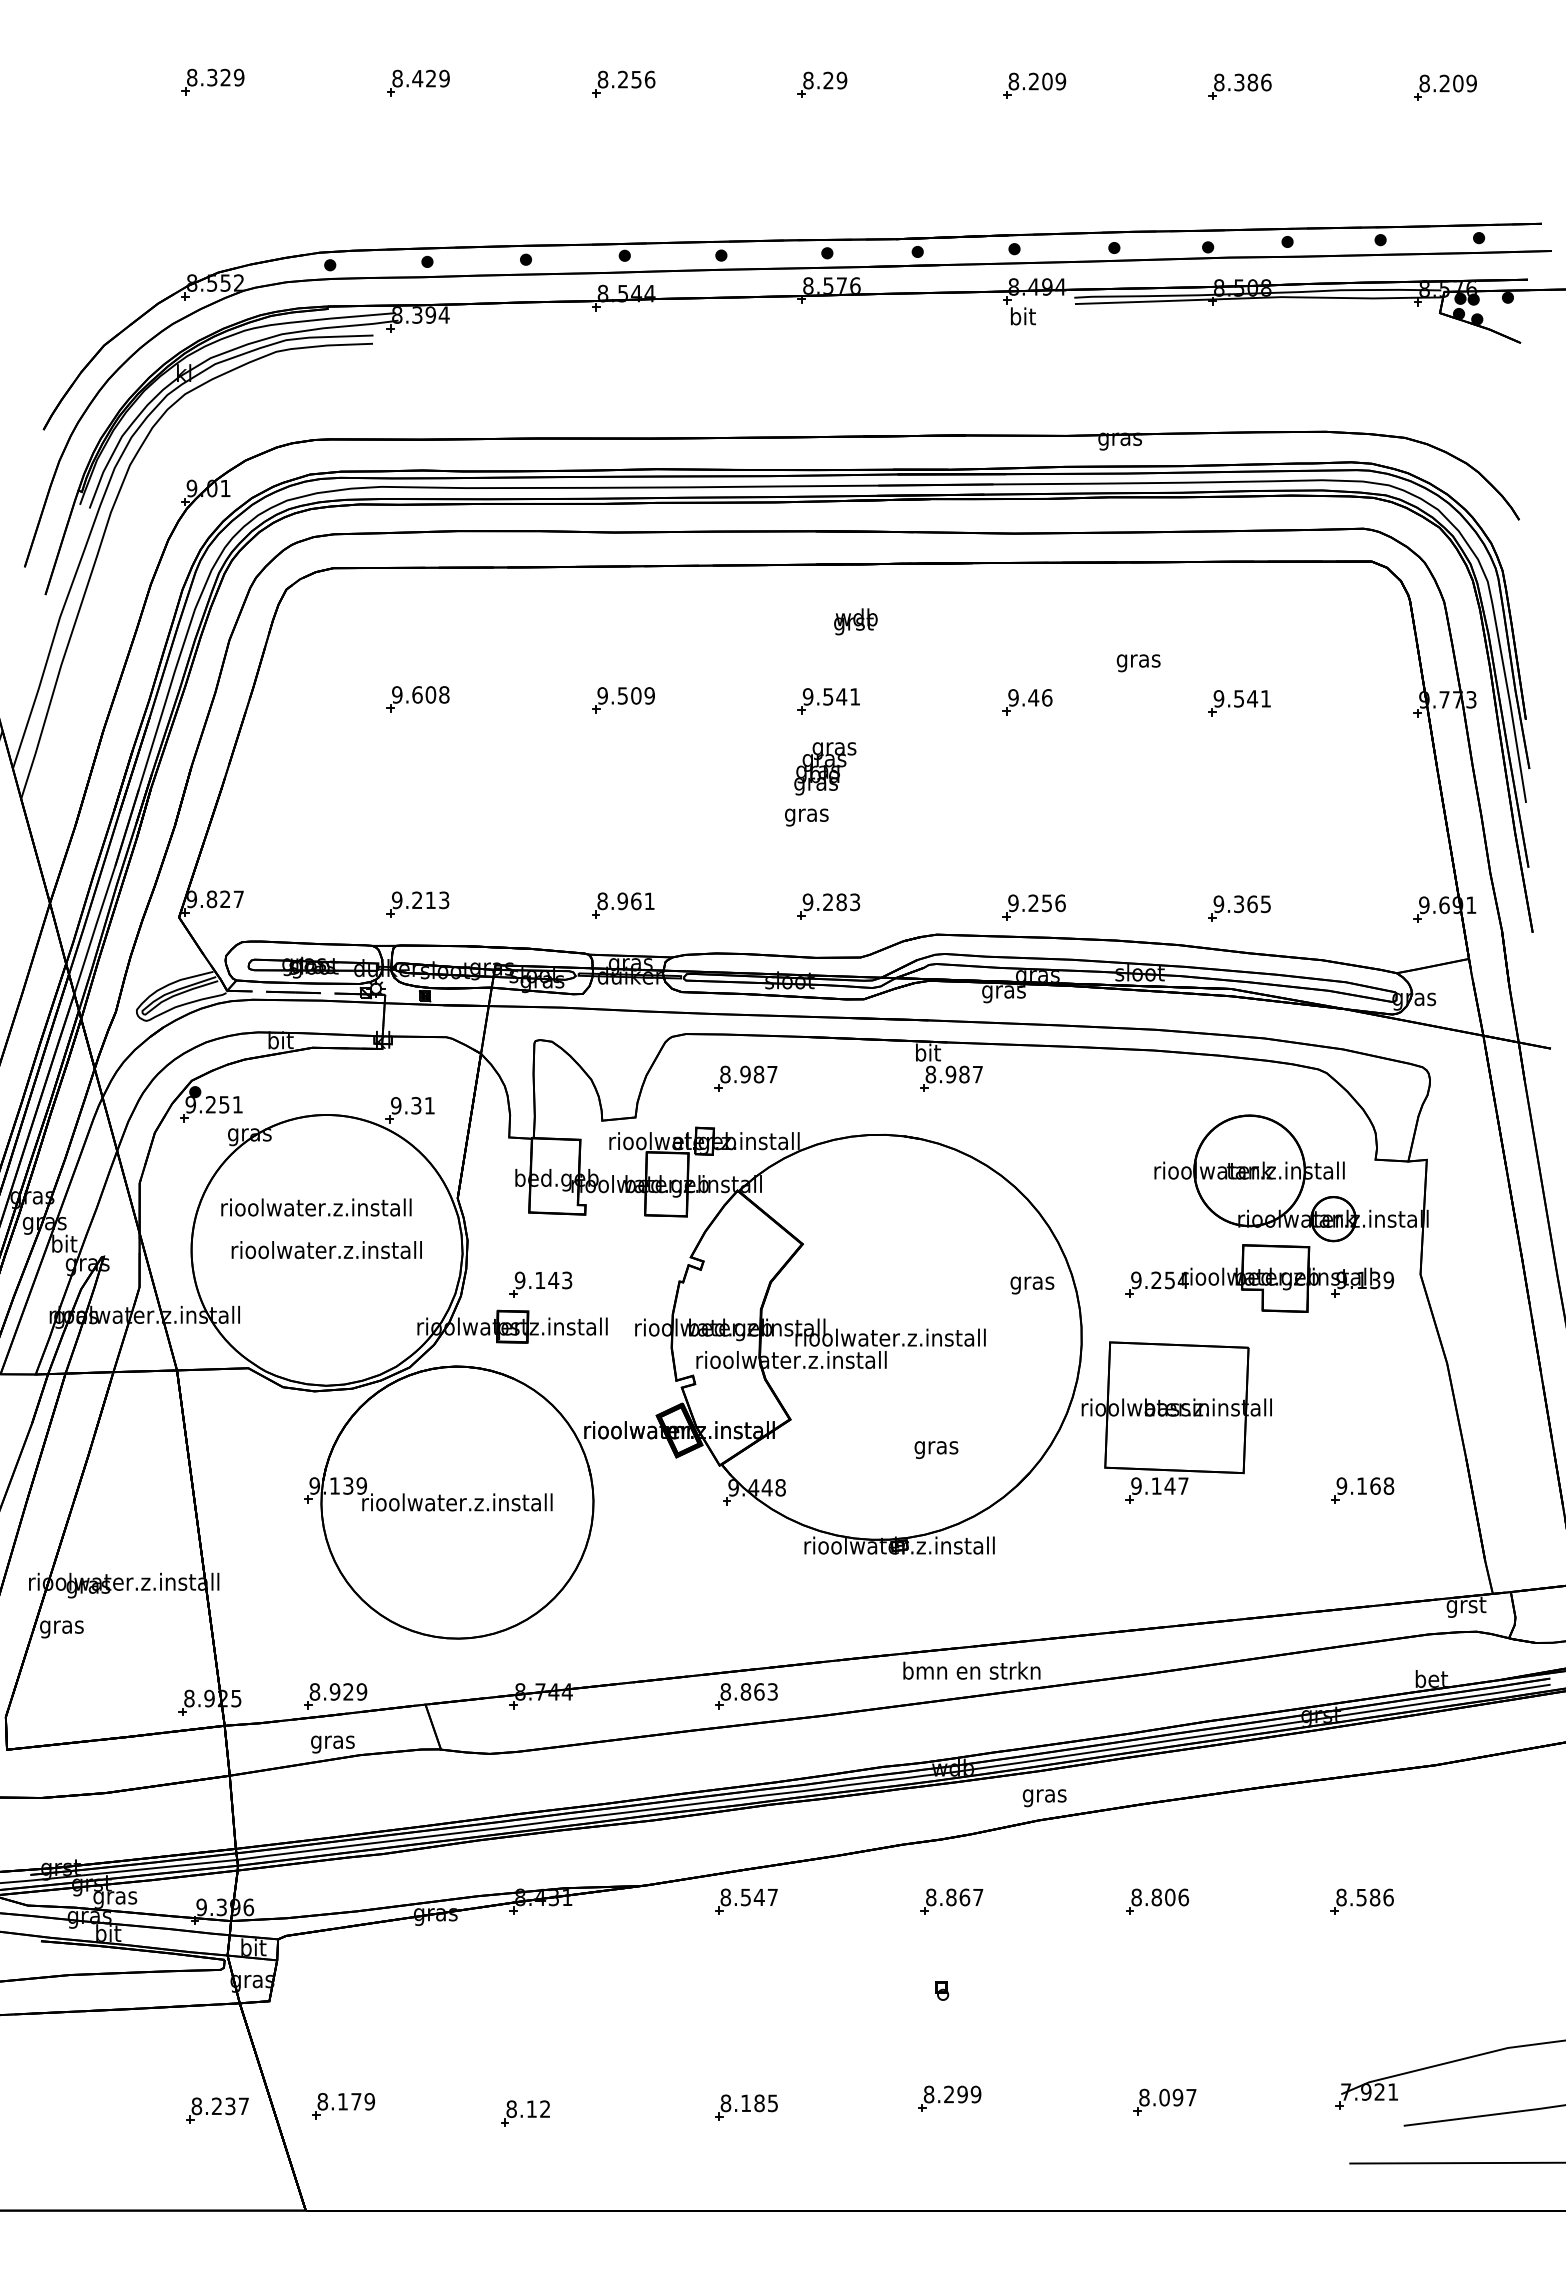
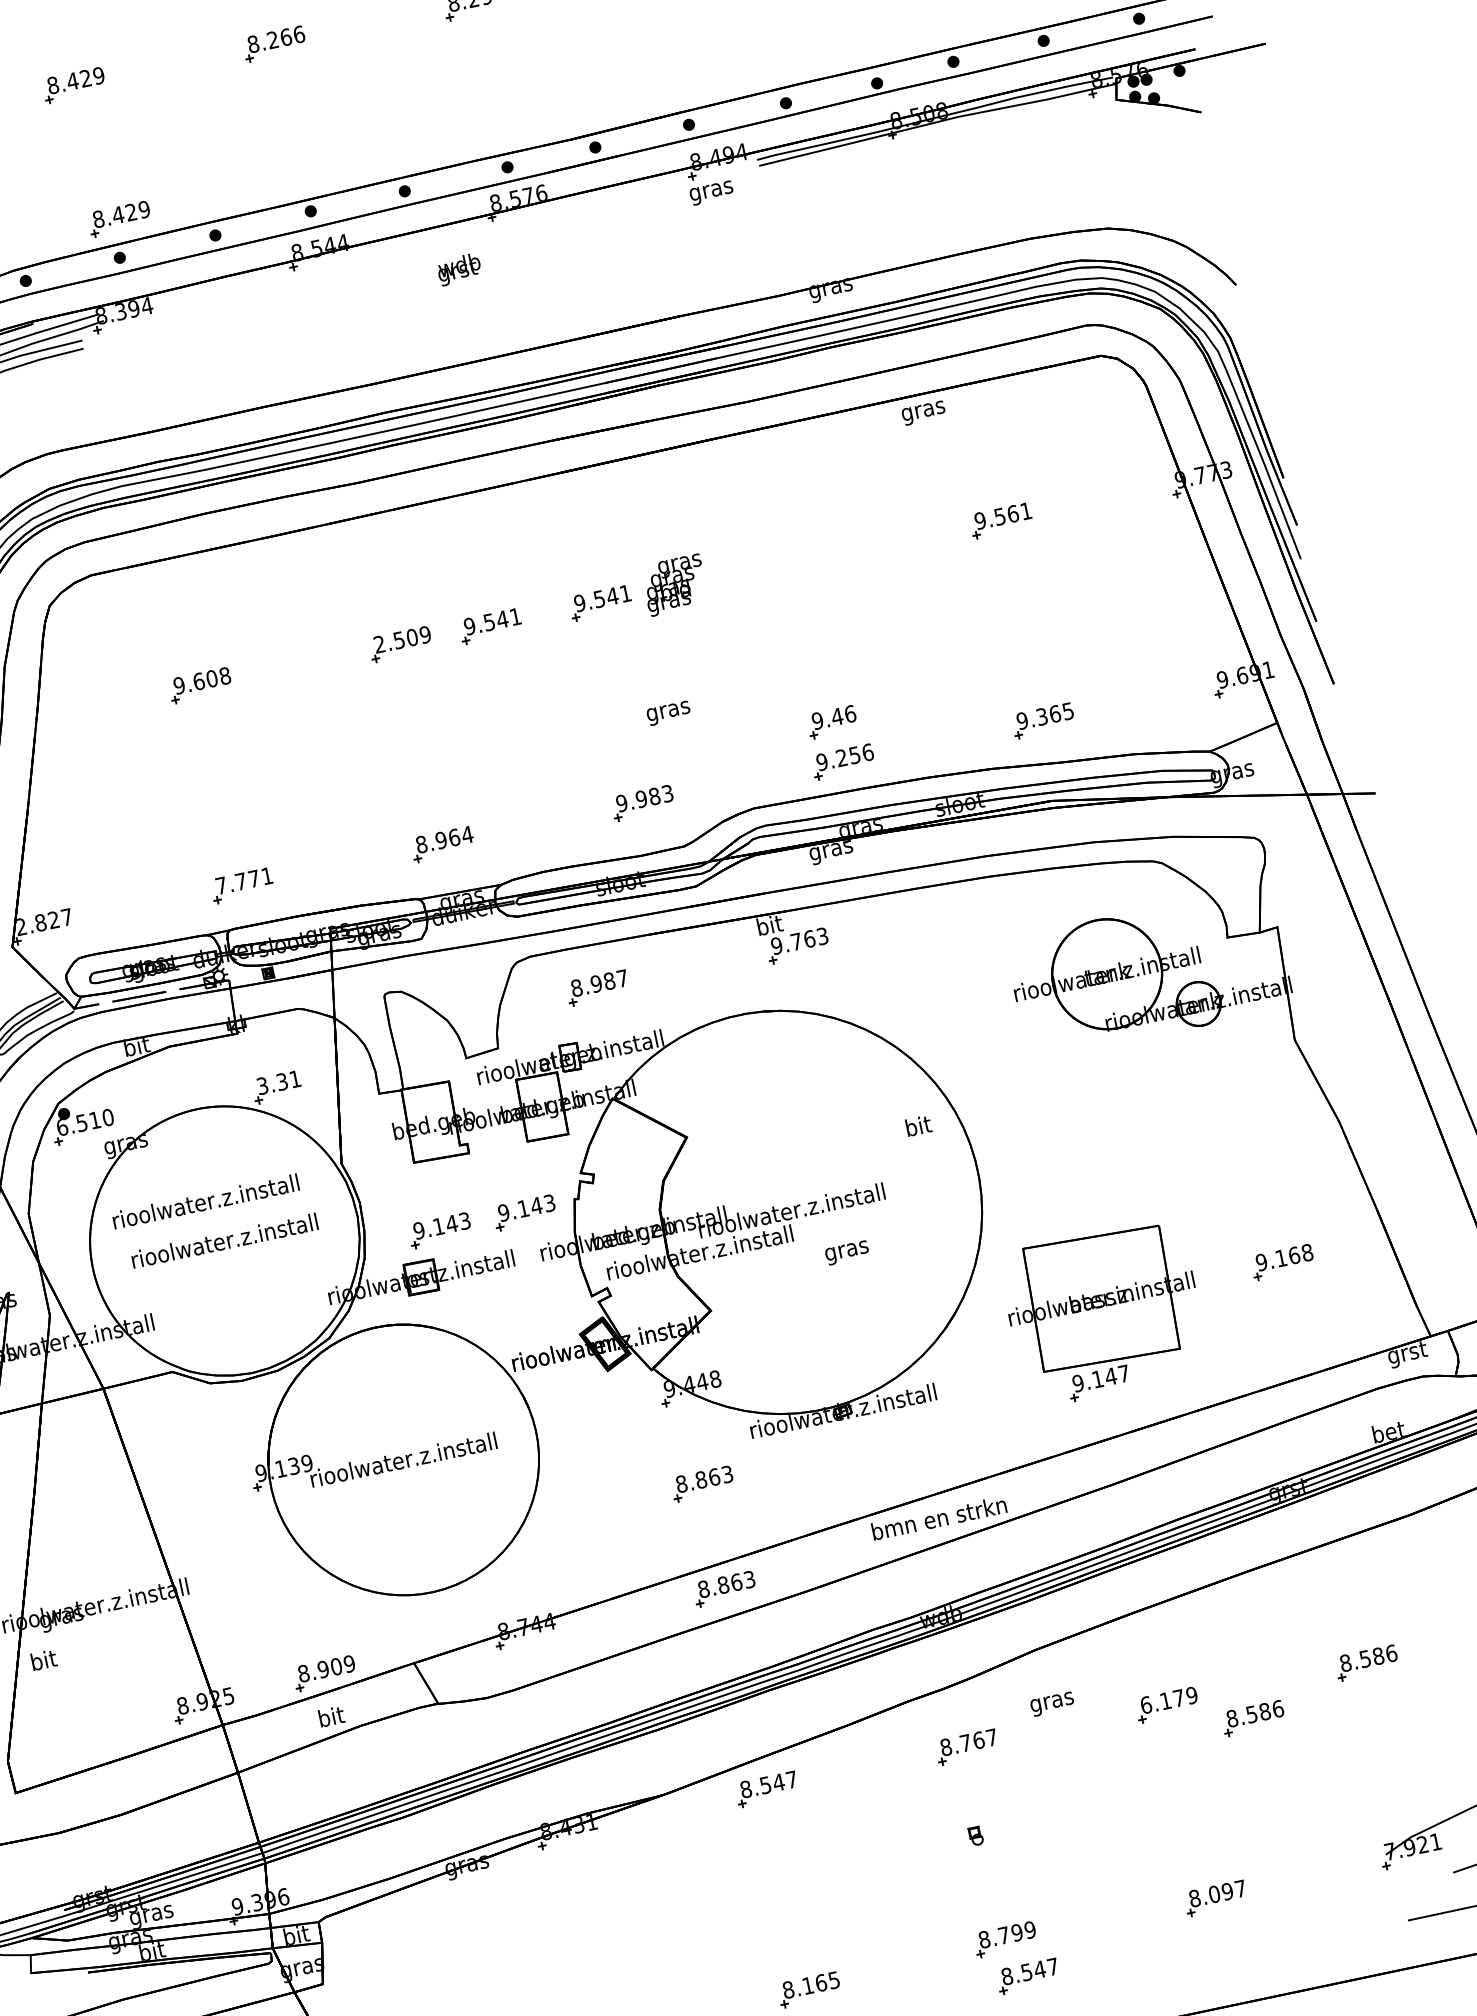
text: (636, 79) -> (286, 37), 8.256 -> 8.266
part: (435, 223) -> (119, 218), added
text: (1022, 318) -> (710, 190), bit -> gras
text: (855, 621) -> (459, 269), moved
text: (1138, 663) -> (923, 413), moved
text: (602, 695) -> (379, 644), 9.509 -> 2.509
text: (1252, 698) -> (1012, 513), 9.541 -> 9.561
part: (715, 701) -> (490, 626), added
part: (1027, 702) -> (832, 722), moved
text: (825, 768) -> (675, 584), moved
text: (806, 817) -> (668, 713), moved
text: (191, 899) -> (20, 927), 9.827 -> 2.827
text: (420, 900) -> (244, 881), 9.213 -> 7.771
text: (649, 900) -> (467, 834), 8.961 -> 8.964
text: (827, 902) -> (640, 799), 9.283 -> 9.983
text: (953, 1074) -> (798, 941), 8.987 -> 9.763
text: (214, 1104) -> (85, 1122), 9.251 -> 6.510
text: (396, 1105) -> (262, 1085), 9.31 -> 3.31
part: (1259, 1278) -> (1138, 1077), removed
text: (1032, 1282) -> (918, 1127), gras -> bit
part: (627, 1284) -> (524, 1212), added
part: (1176, 1422) -> (1104, 1313), moved
text: (936, 1449) -> (847, 1252), moved
part: (746, 1588) -> (702, 1484), added
text: (61, 1626) -> (43, 1661), gras -> bit
text: (348, 1691) -> (336, 1666), 8.929 -> 8.909
text: (332, 1742) -> (331, 1719), gras -> bit
text: (1044, 1798) -> (1052, 1704), moved
text: (951, 1897) -> (965, 1743), 8.867 -> 8.767
text: (1160, 1897) -> (1169, 1700), 8.806 -> 6.179
part: (1238, 1932) -> (1252, 1718), added
text: (949, 2094) -> (1004, 1935), 8.299 -> 8.799
text: (759, 2102) -> (820, 1982), 8.185 -> 8.165
part: (964, 2139) -> (1028, 1976), added

